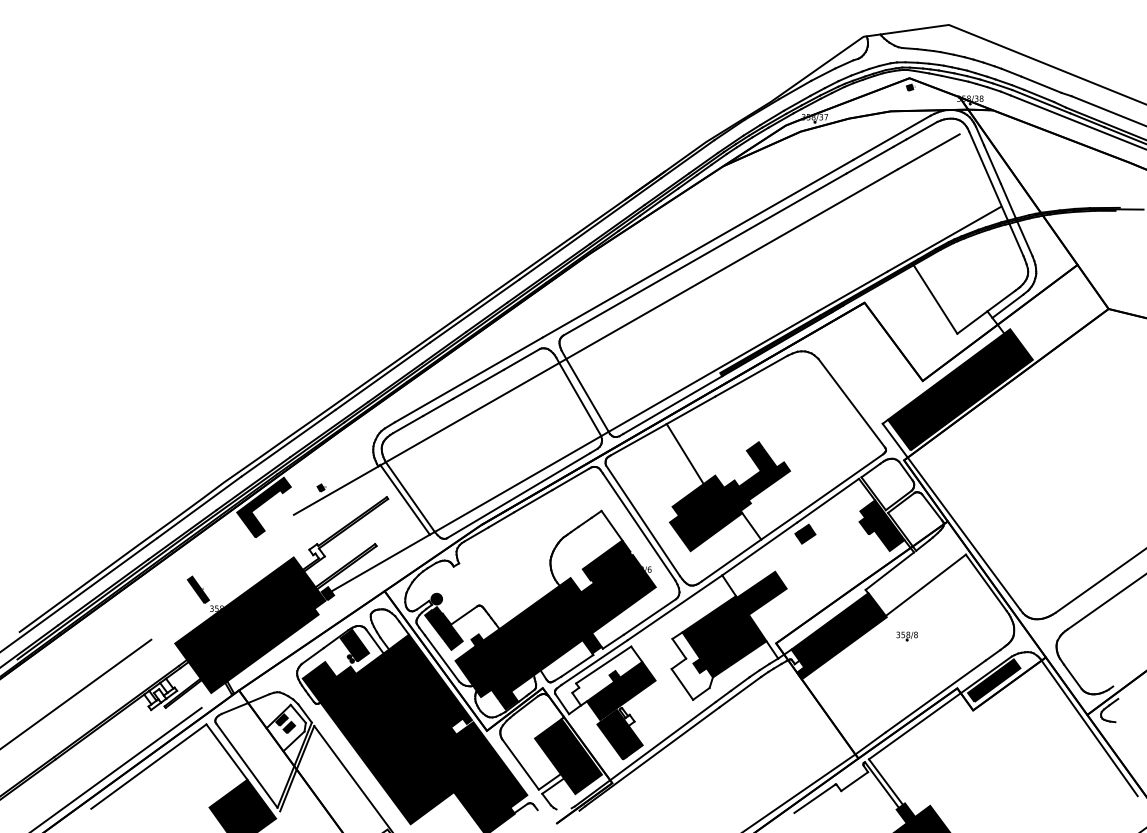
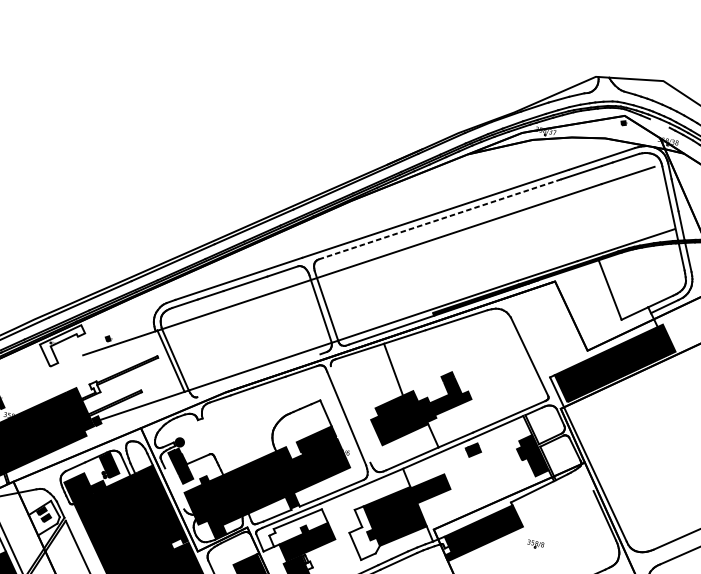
line: (954, 78) -> (659, 123), removed
line: (704, 254) -> (439, 219), solid -> dashed
line: (518, 495) -> (258, 375), removed
fill: (263, 507) -> (60, 344), removed
line: (643, 520) -> (351, 414), removed
line: (925, 584) -> (557, 507), removed
line: (442, 658) -> (174, 488), removed

